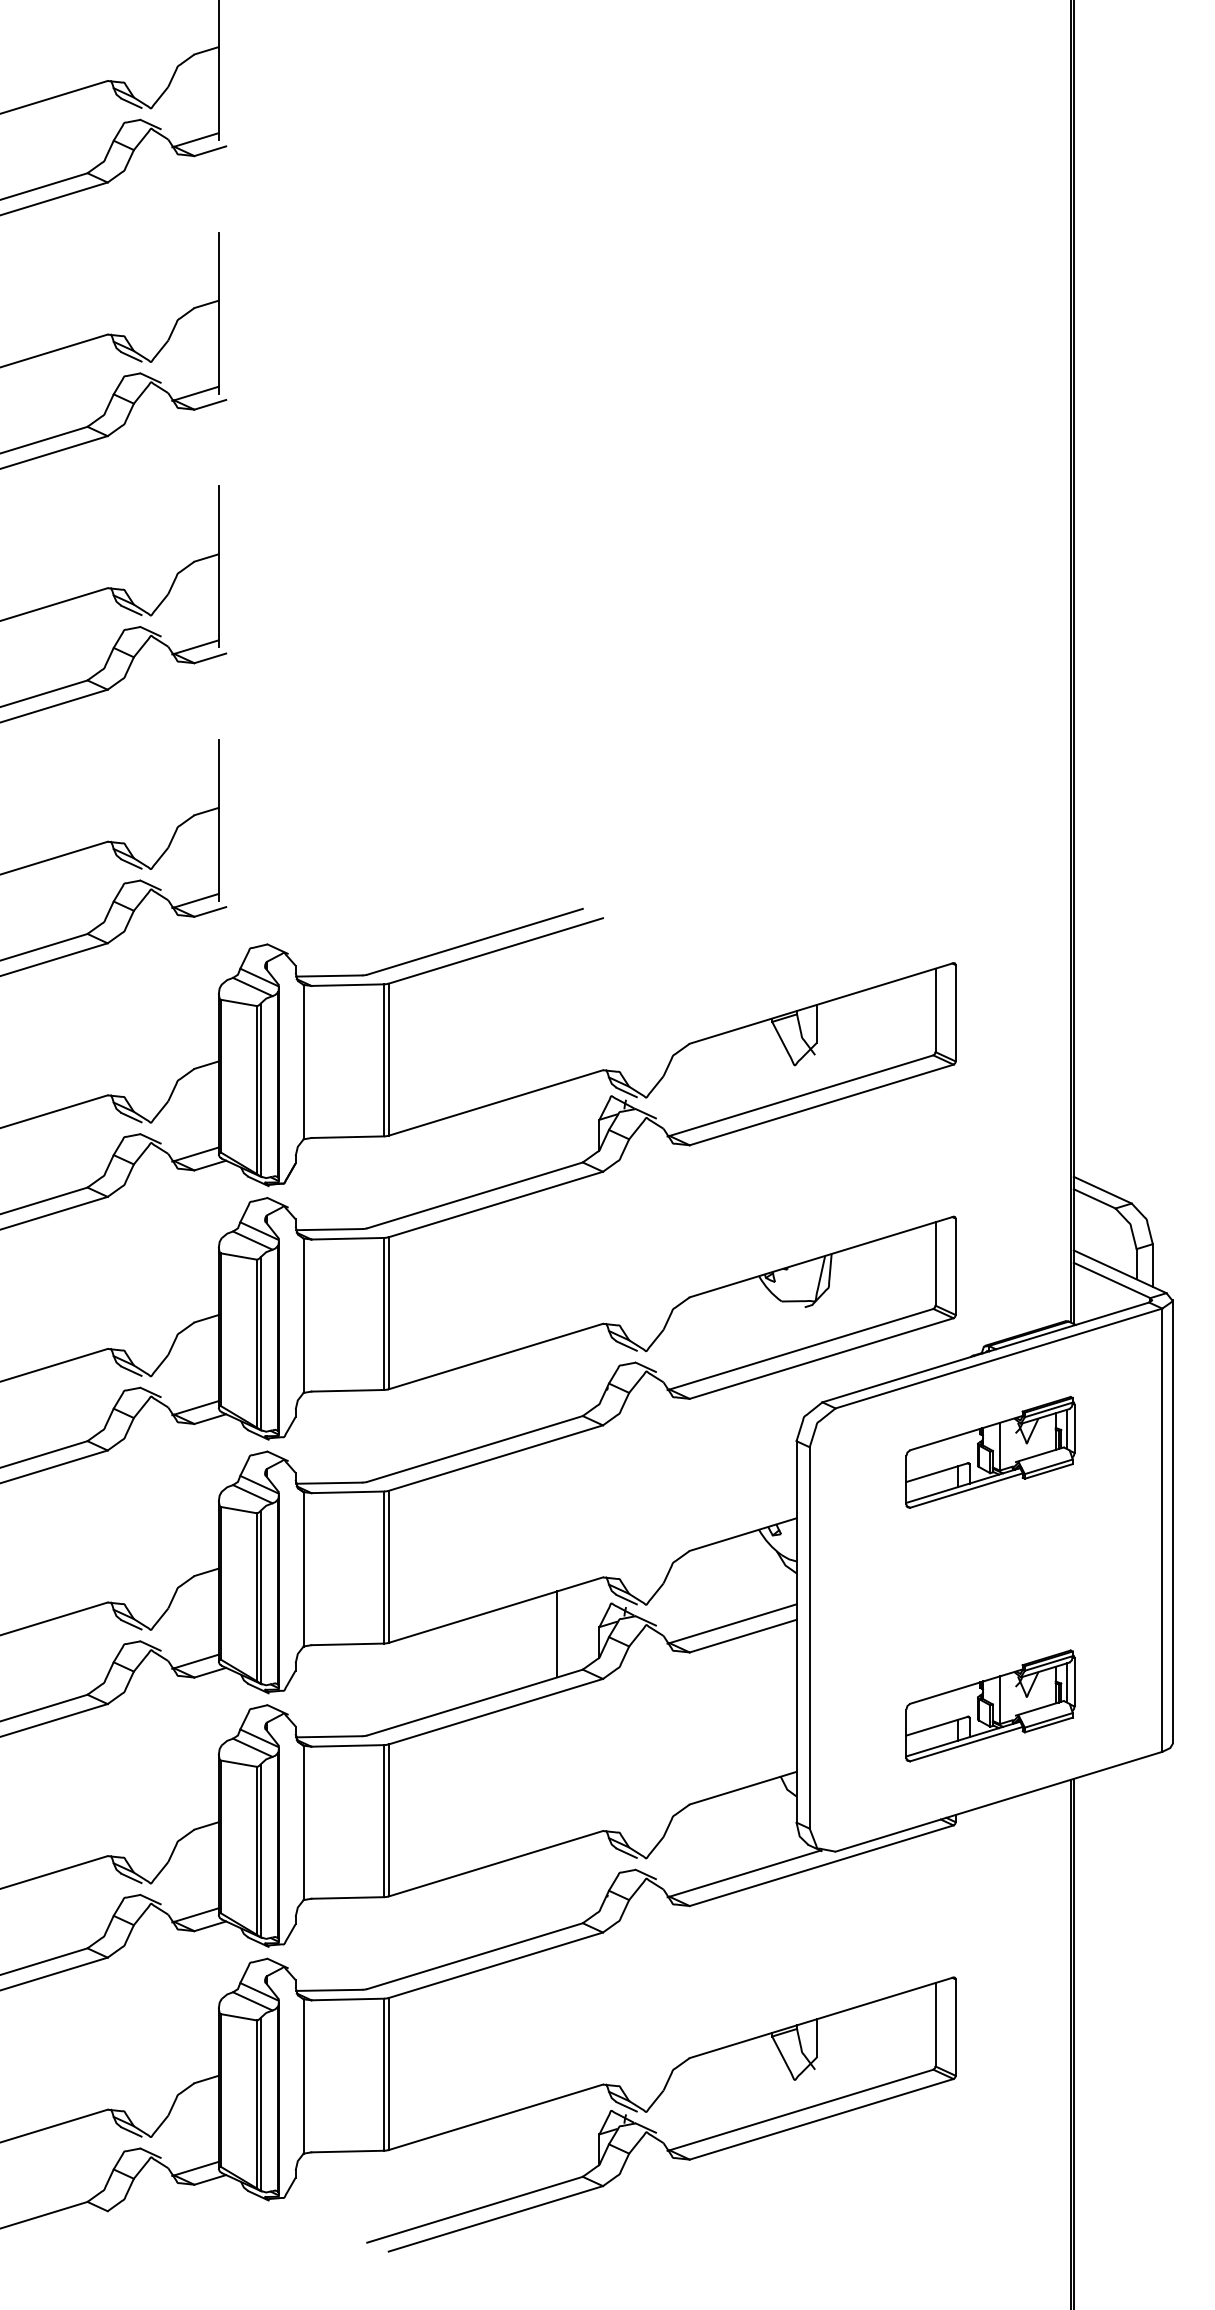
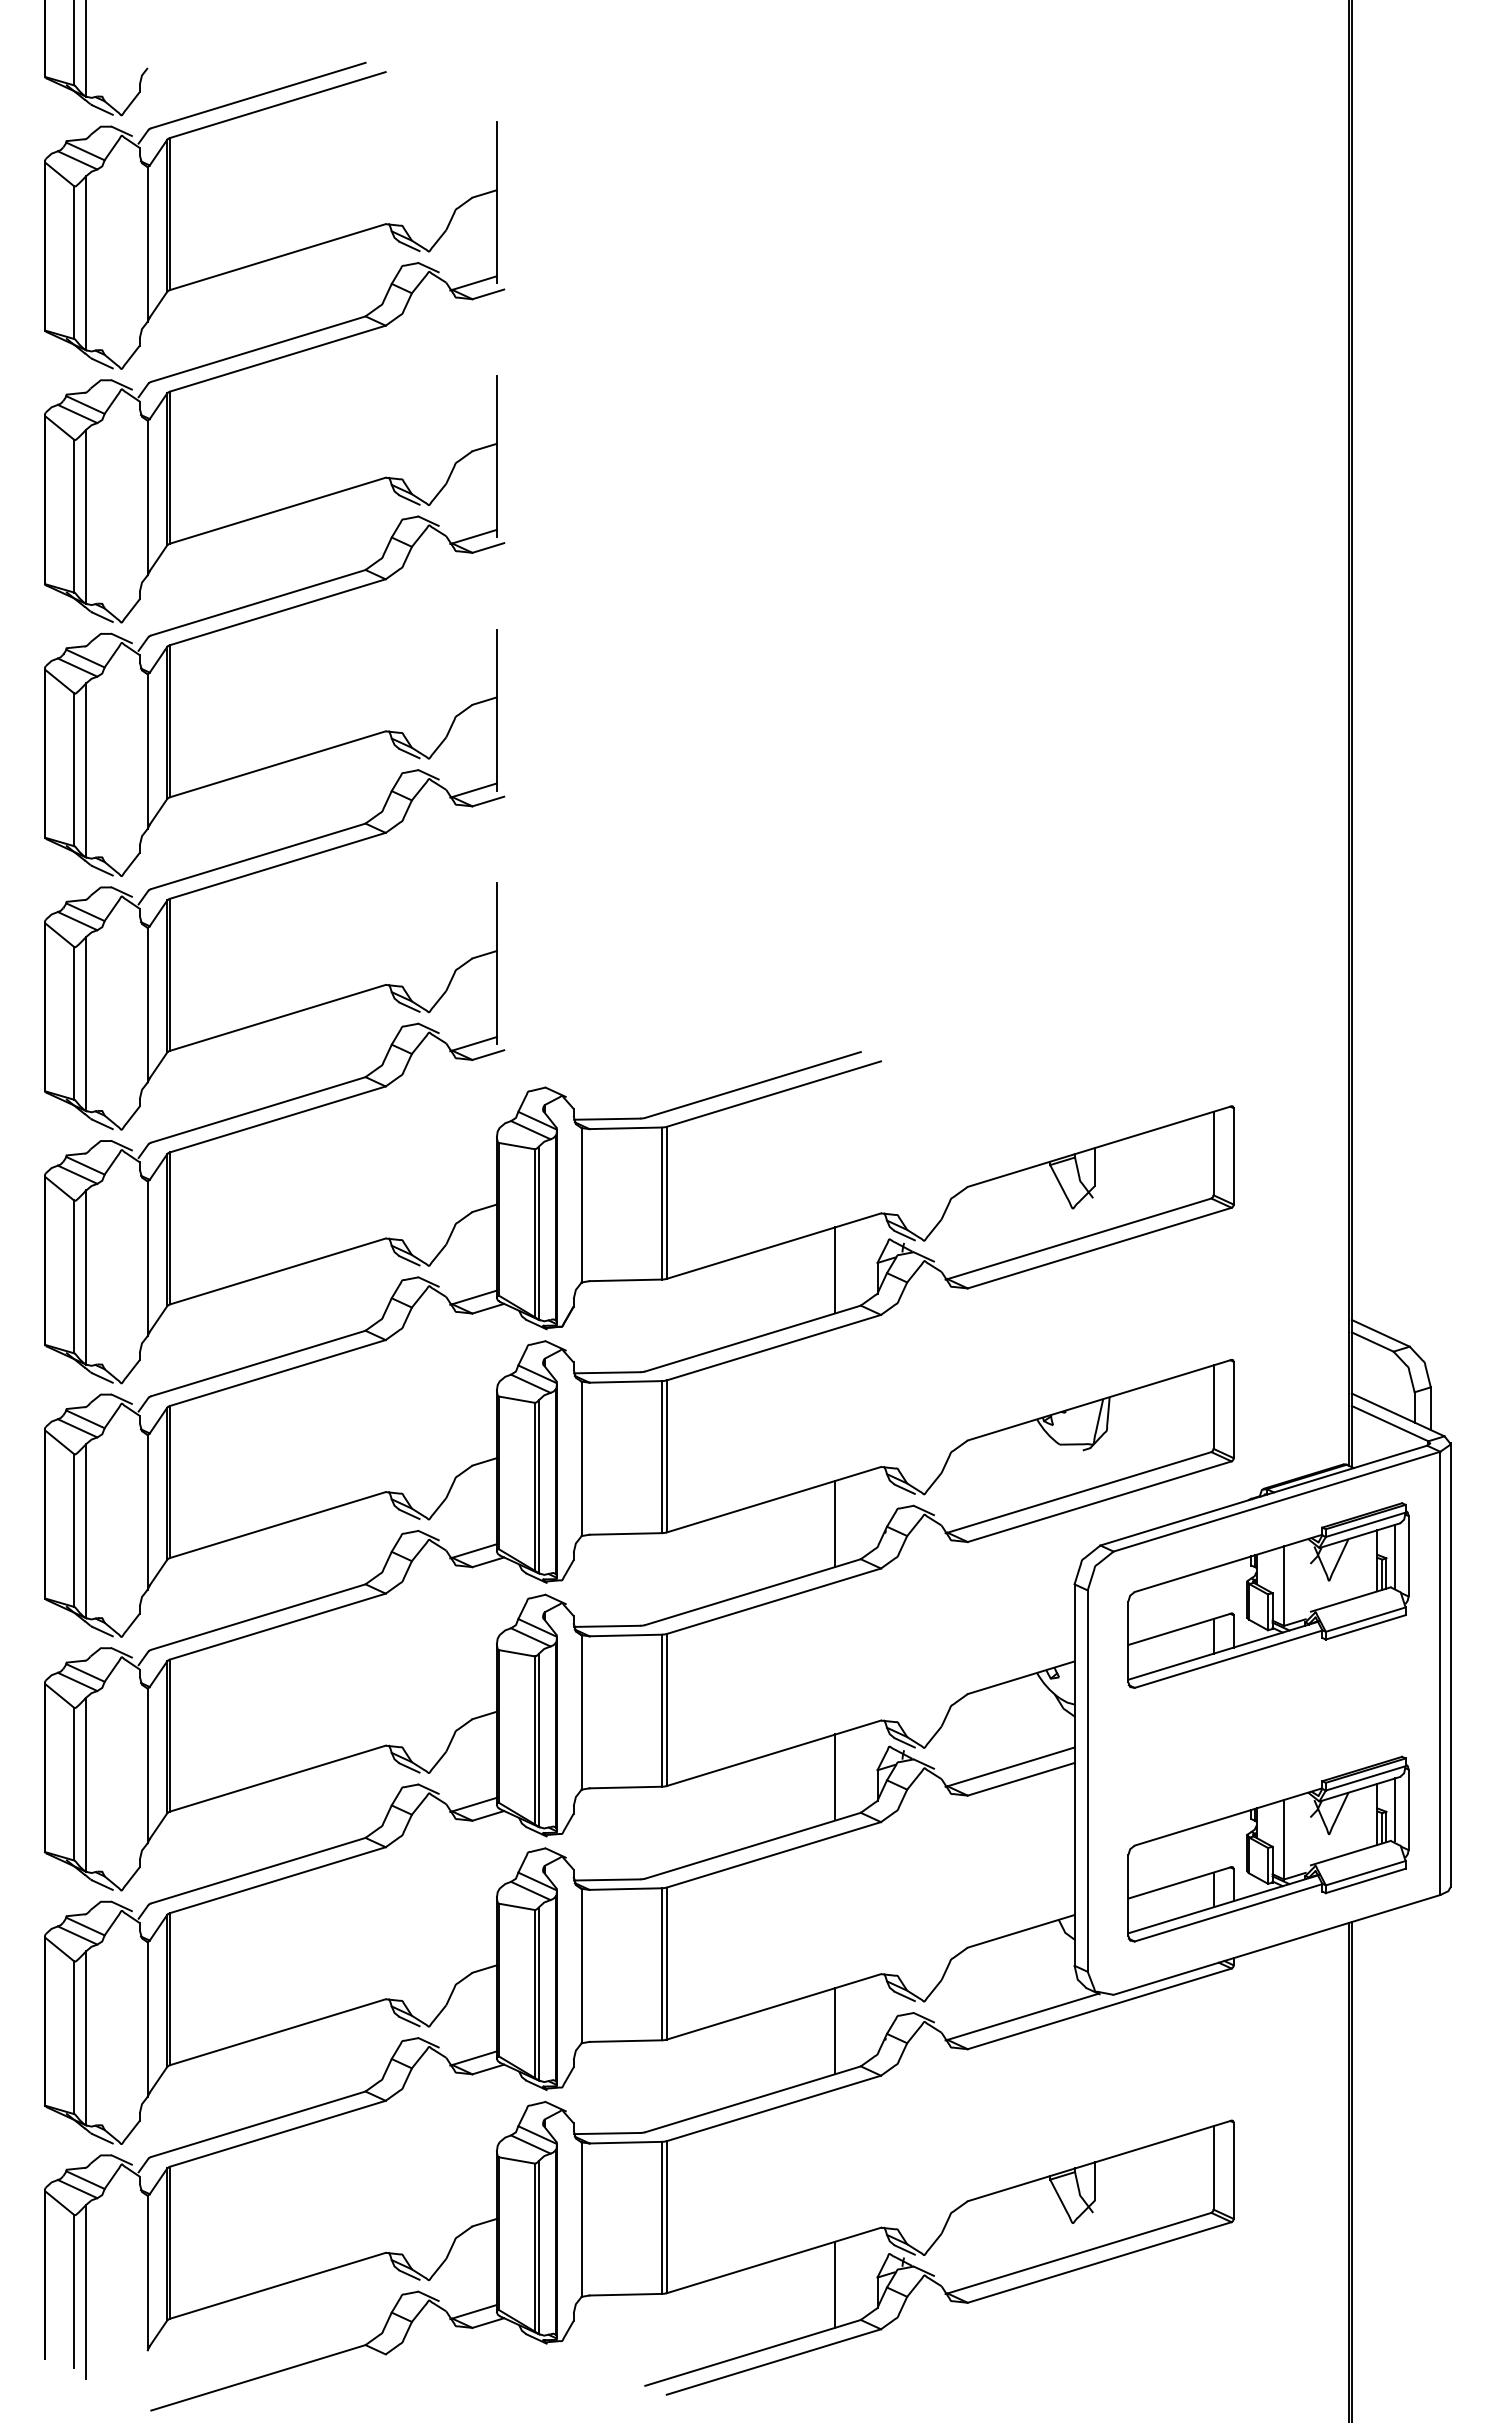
line: (557, 1127) -> (835, 1270), added
line: (557, 1380) -> (835, 1523), added
part: (990, 1452) -> (1268, 1595), size x1.67
part: (990, 1705) -> (1268, 1848), size x1.67
line: (557, 1887) -> (835, 2030), added
line: (557, 2141) -> (835, 2284), added

